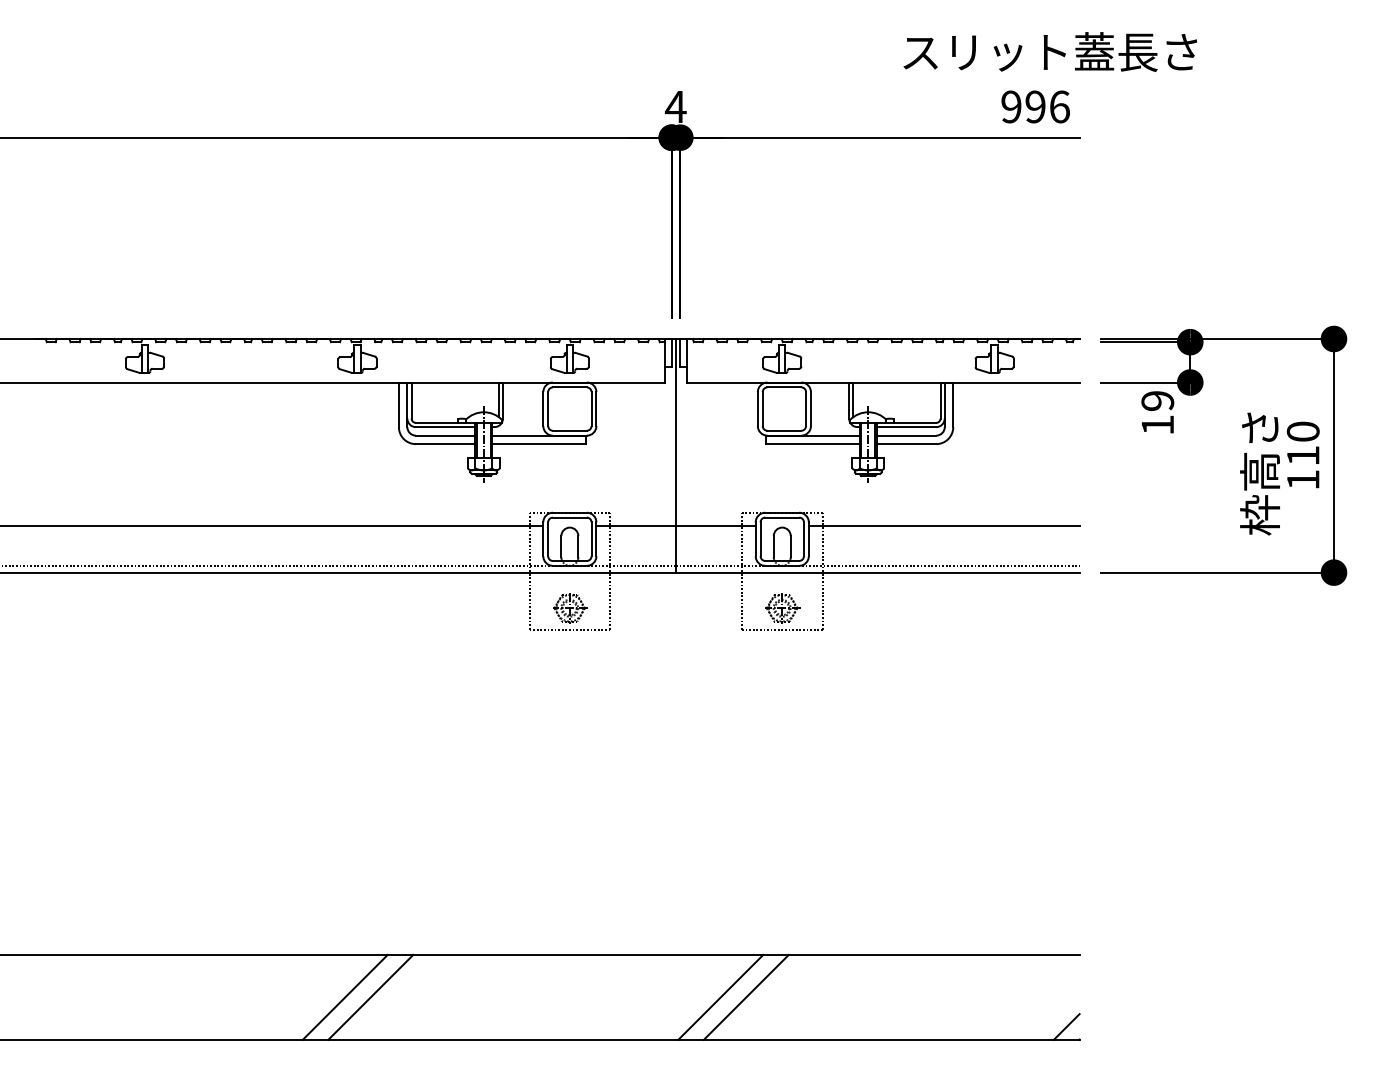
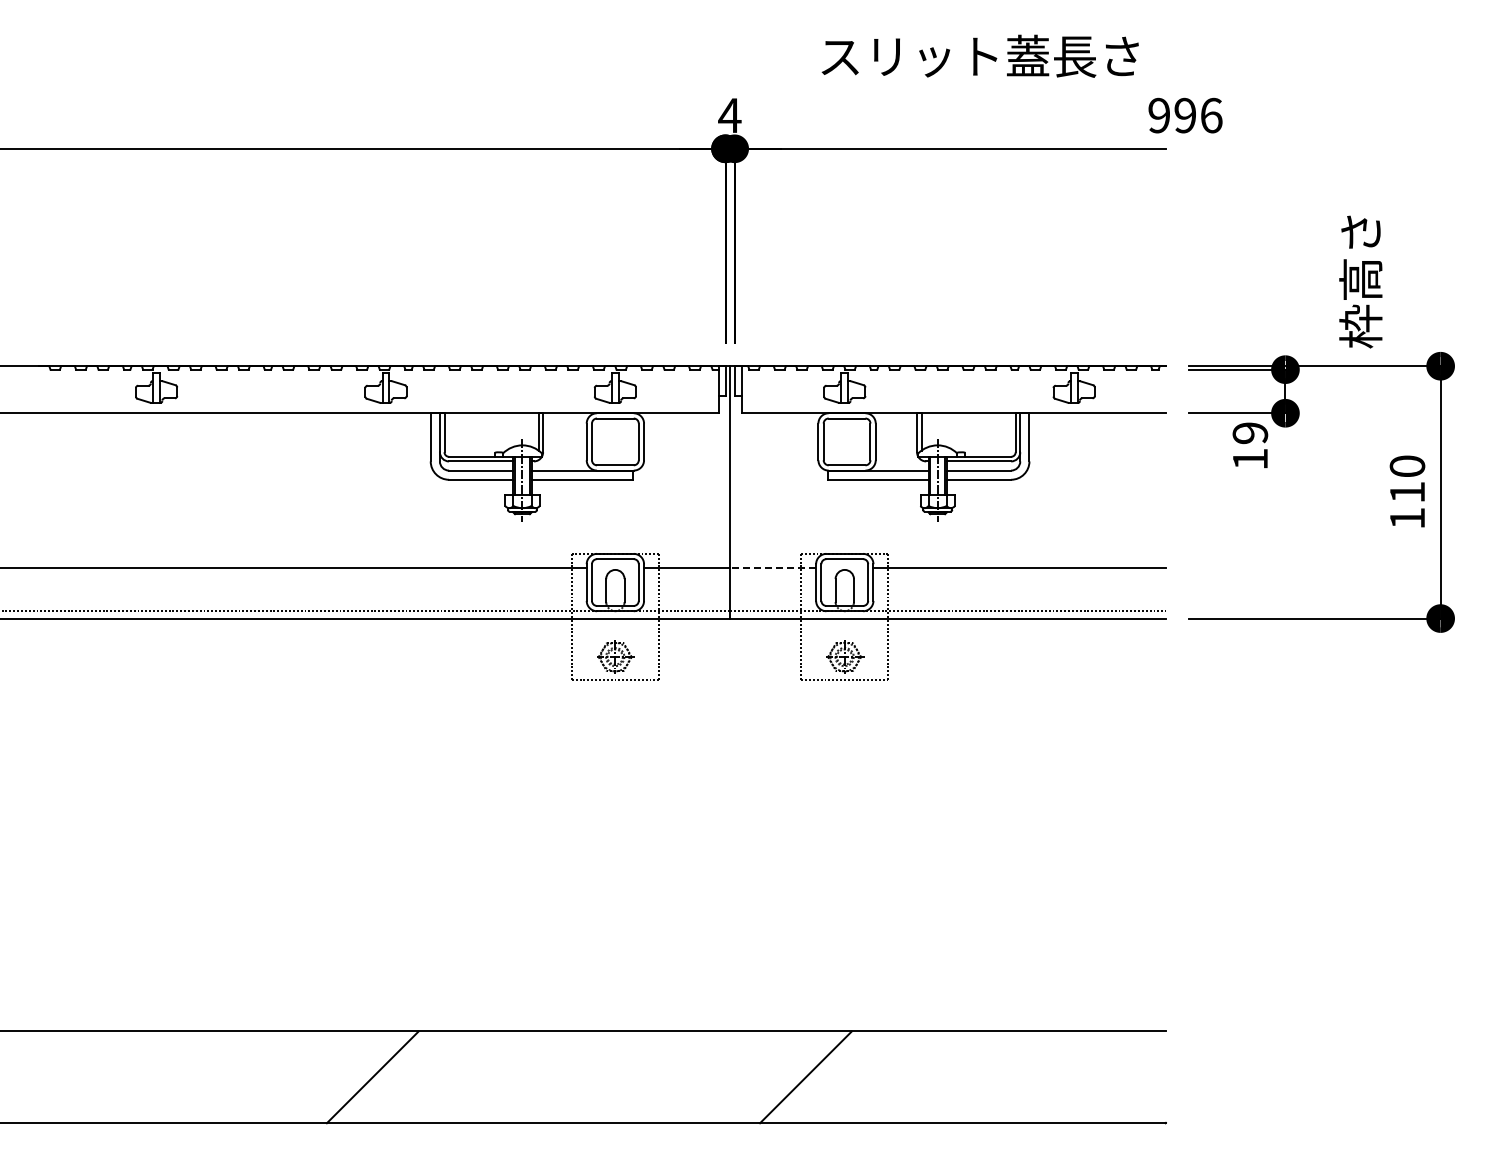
text: (1049, 51) -> (979, 55), moved
text: (1035, 106) -> (1185, 115), moved
text: (1259, 473) -> (1360, 281), moved
line: (715, 526) -> (772, 568), solid -> dashed
line: (370, 997) -> (400, 1077), removed
line: (720, 997) -> (778, 1077), removed
line: (1066, 1027) -> (1151, 1109), removed

